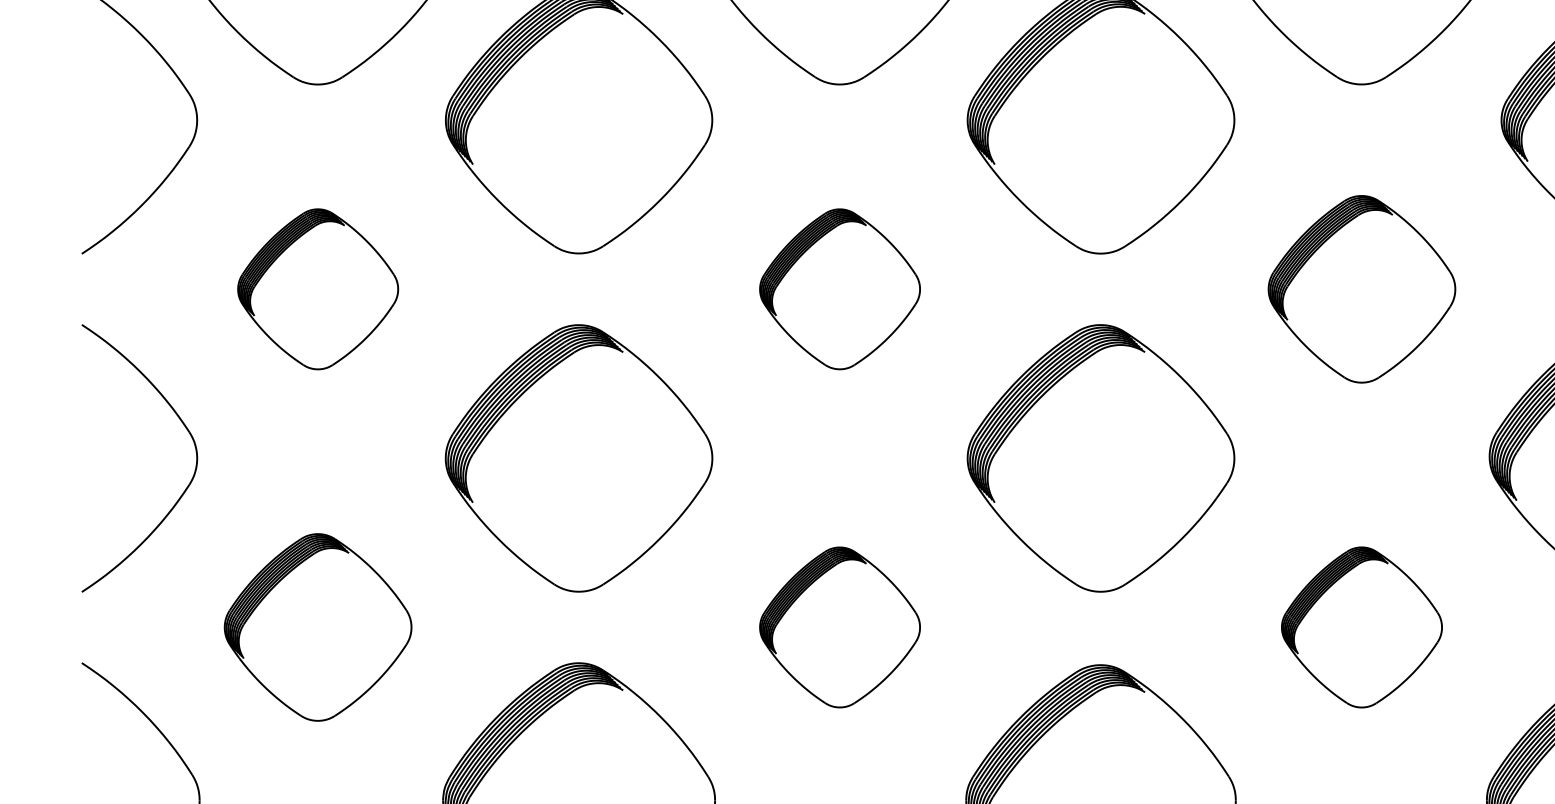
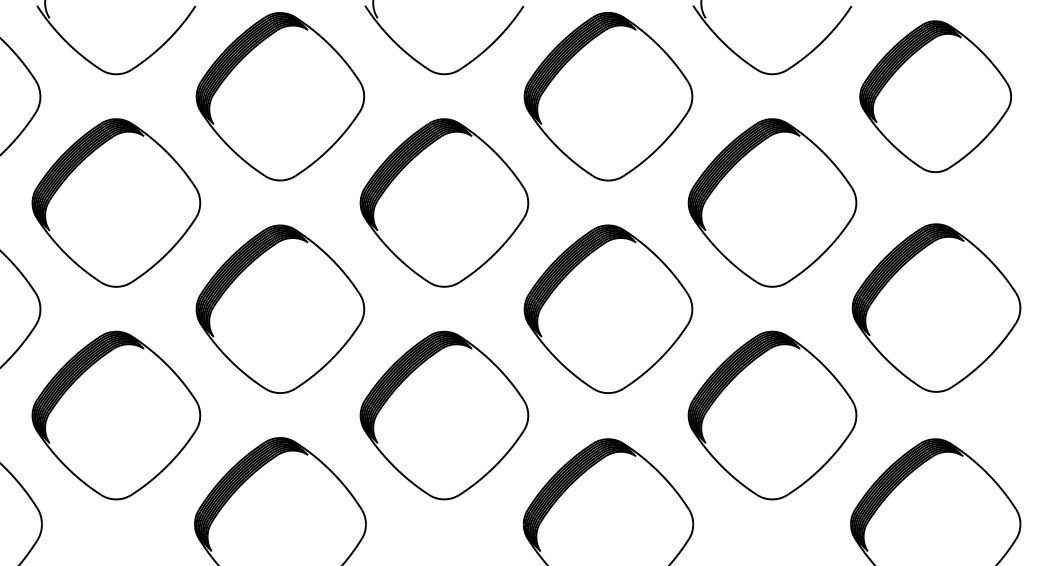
part: (318, 288) -> (116, 202), size x1.67
part: (840, 288) -> (444, 202), size x1.67
part: (1361, 288) -> (772, 202), size x1.43
part: (318, 627) -> (116, 415), size x1.43
part: (840, 627) -> (444, 415), size x1.67
part: (1361, 627) -> (772, 415), size x1.67

